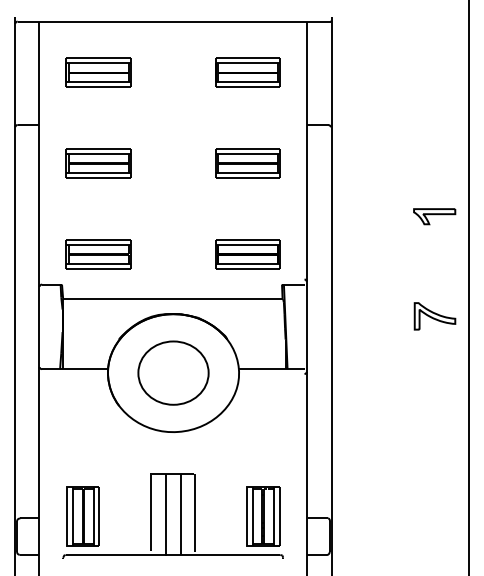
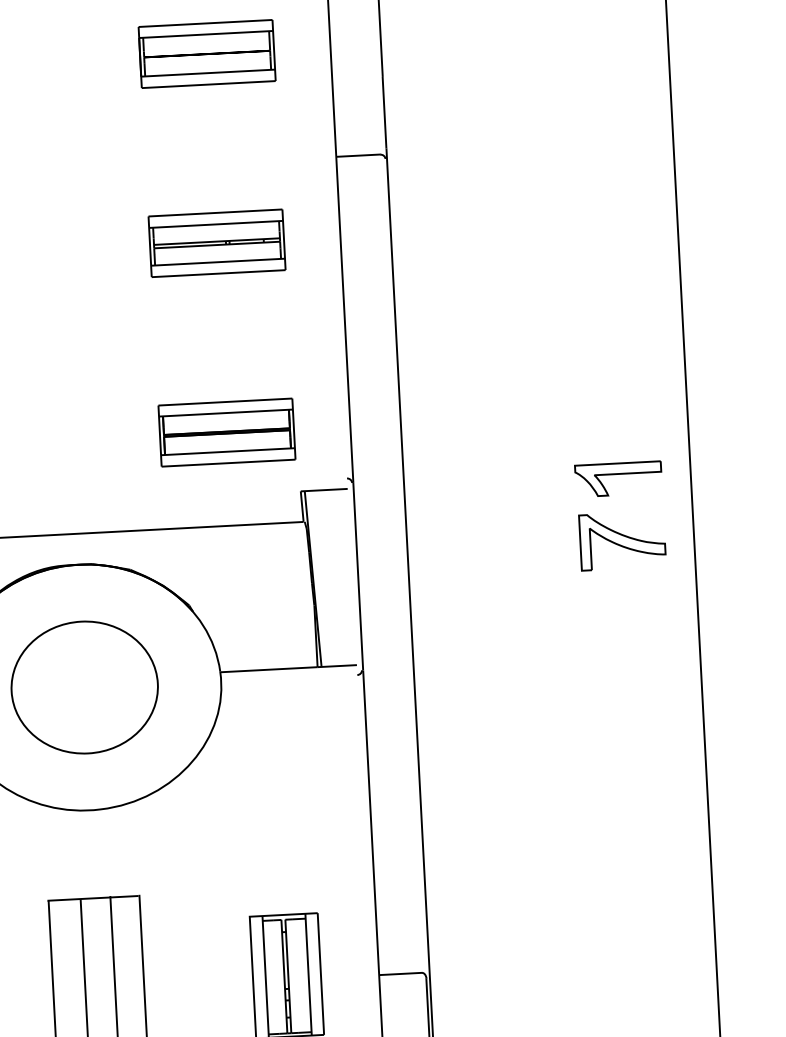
part: (434, 216) -> (618, 478), moved

